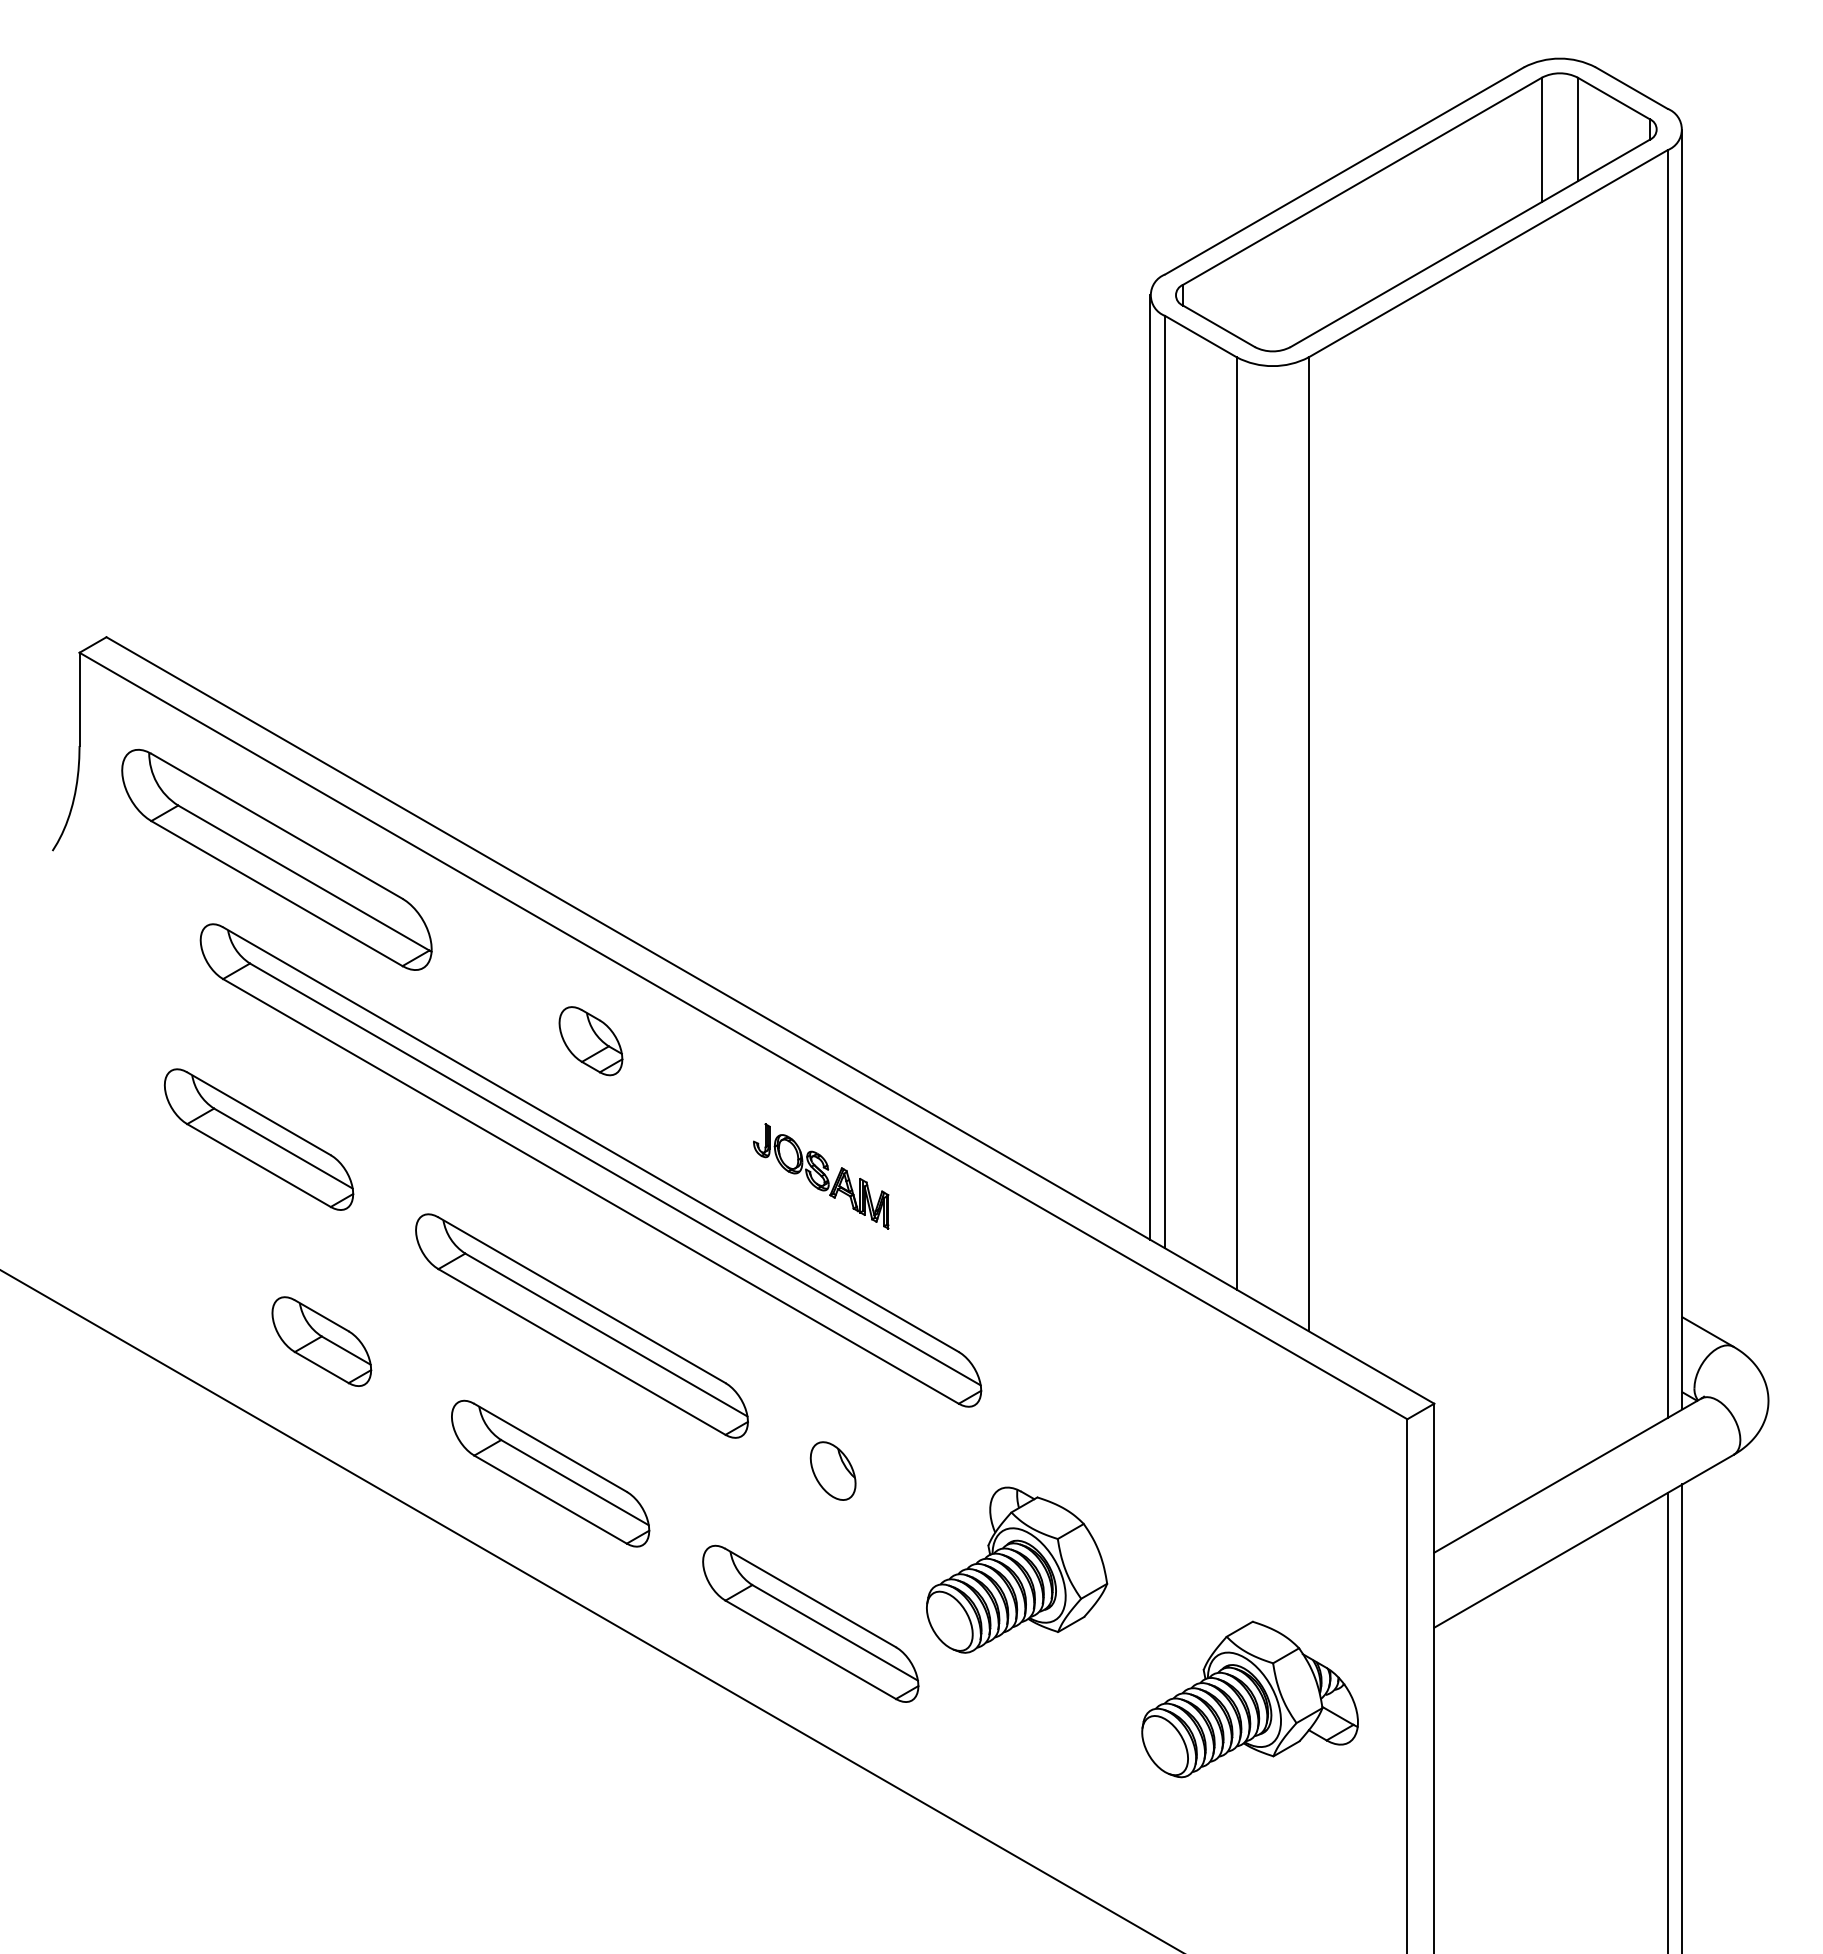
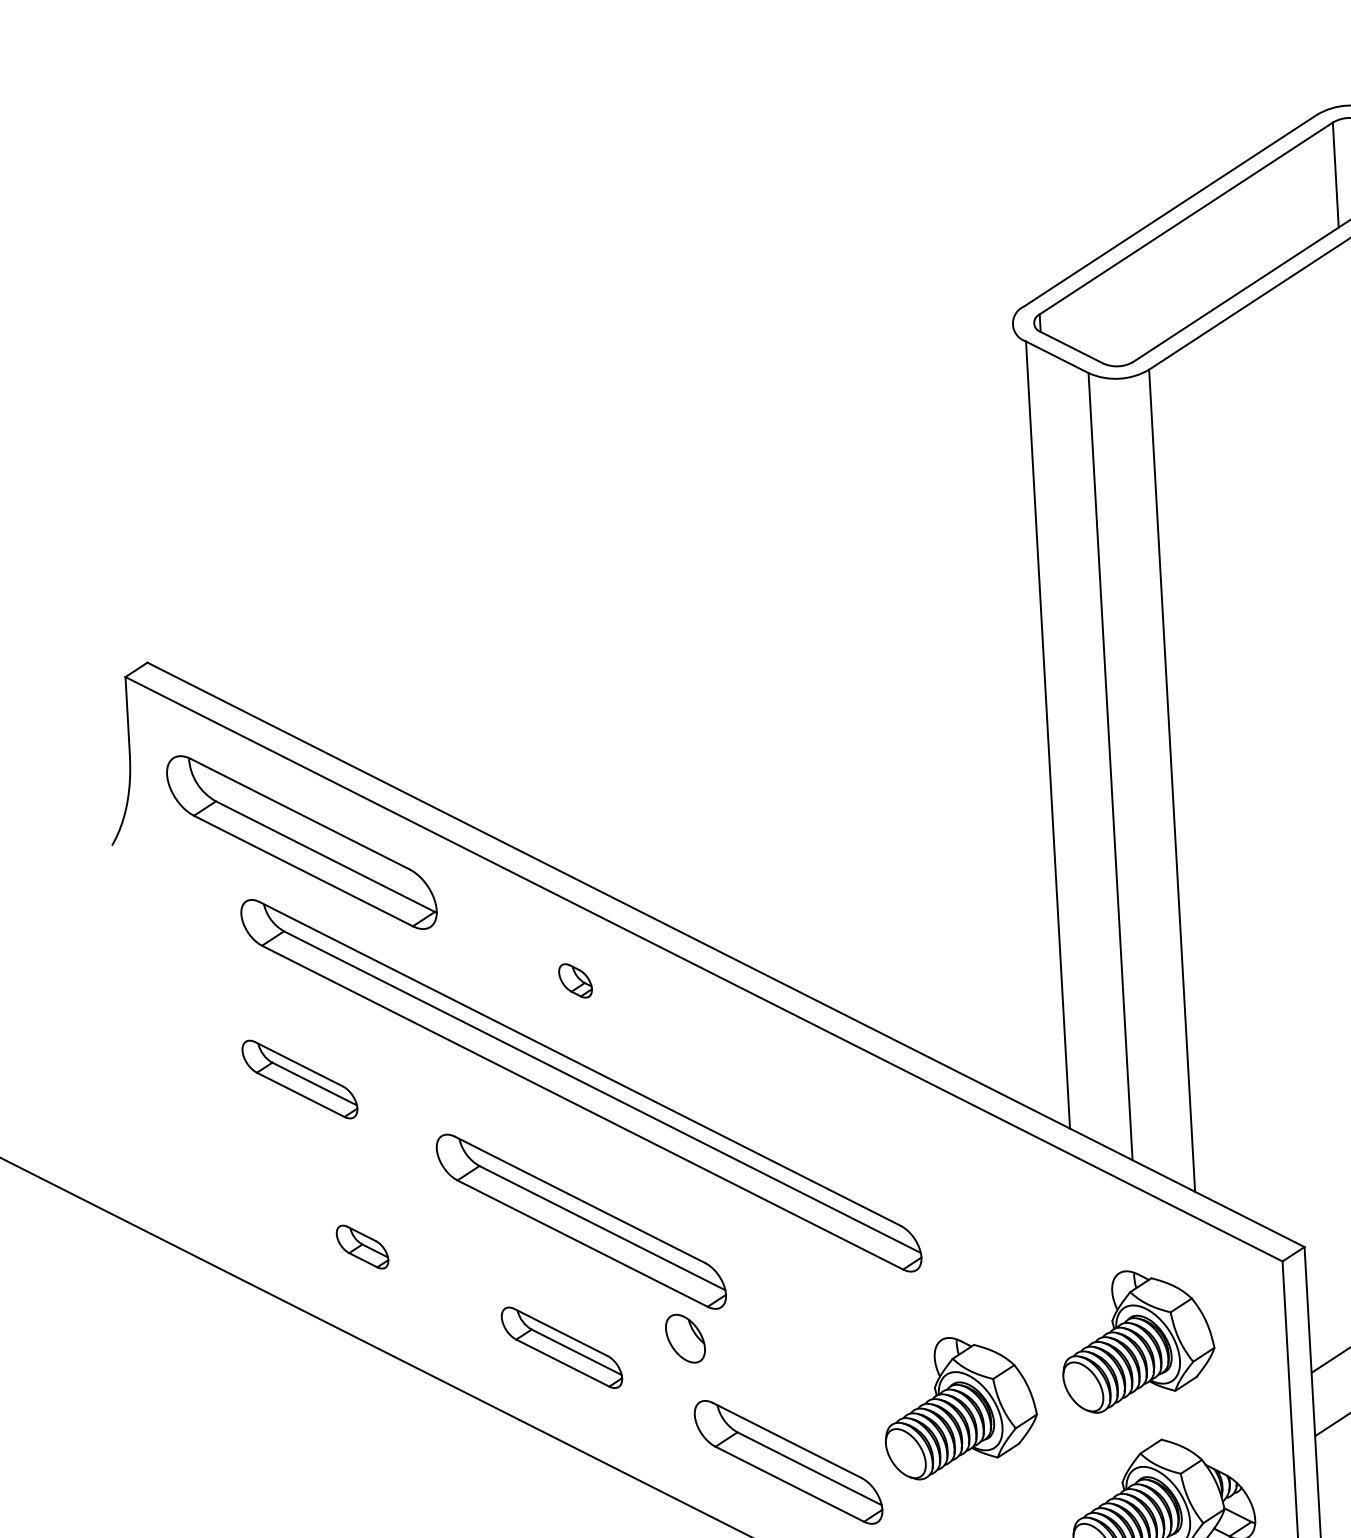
line: (1150, 767) -> (1034, 723), removed
part: (590, 1041) -> (575, 981), size x0.6
part: (258, 1139) -> (299, 1079), size x0.7
part: (821, 1176) -> (776, 1084), removed
part: (321, 1341) -> (362, 1247), size x0.6
part: (832, 1470) -> (684, 1338), moved
part: (550, 1473) -> (561, 1347), size x0.7
part: (1231, 1502) -> (1138, 1340), added

